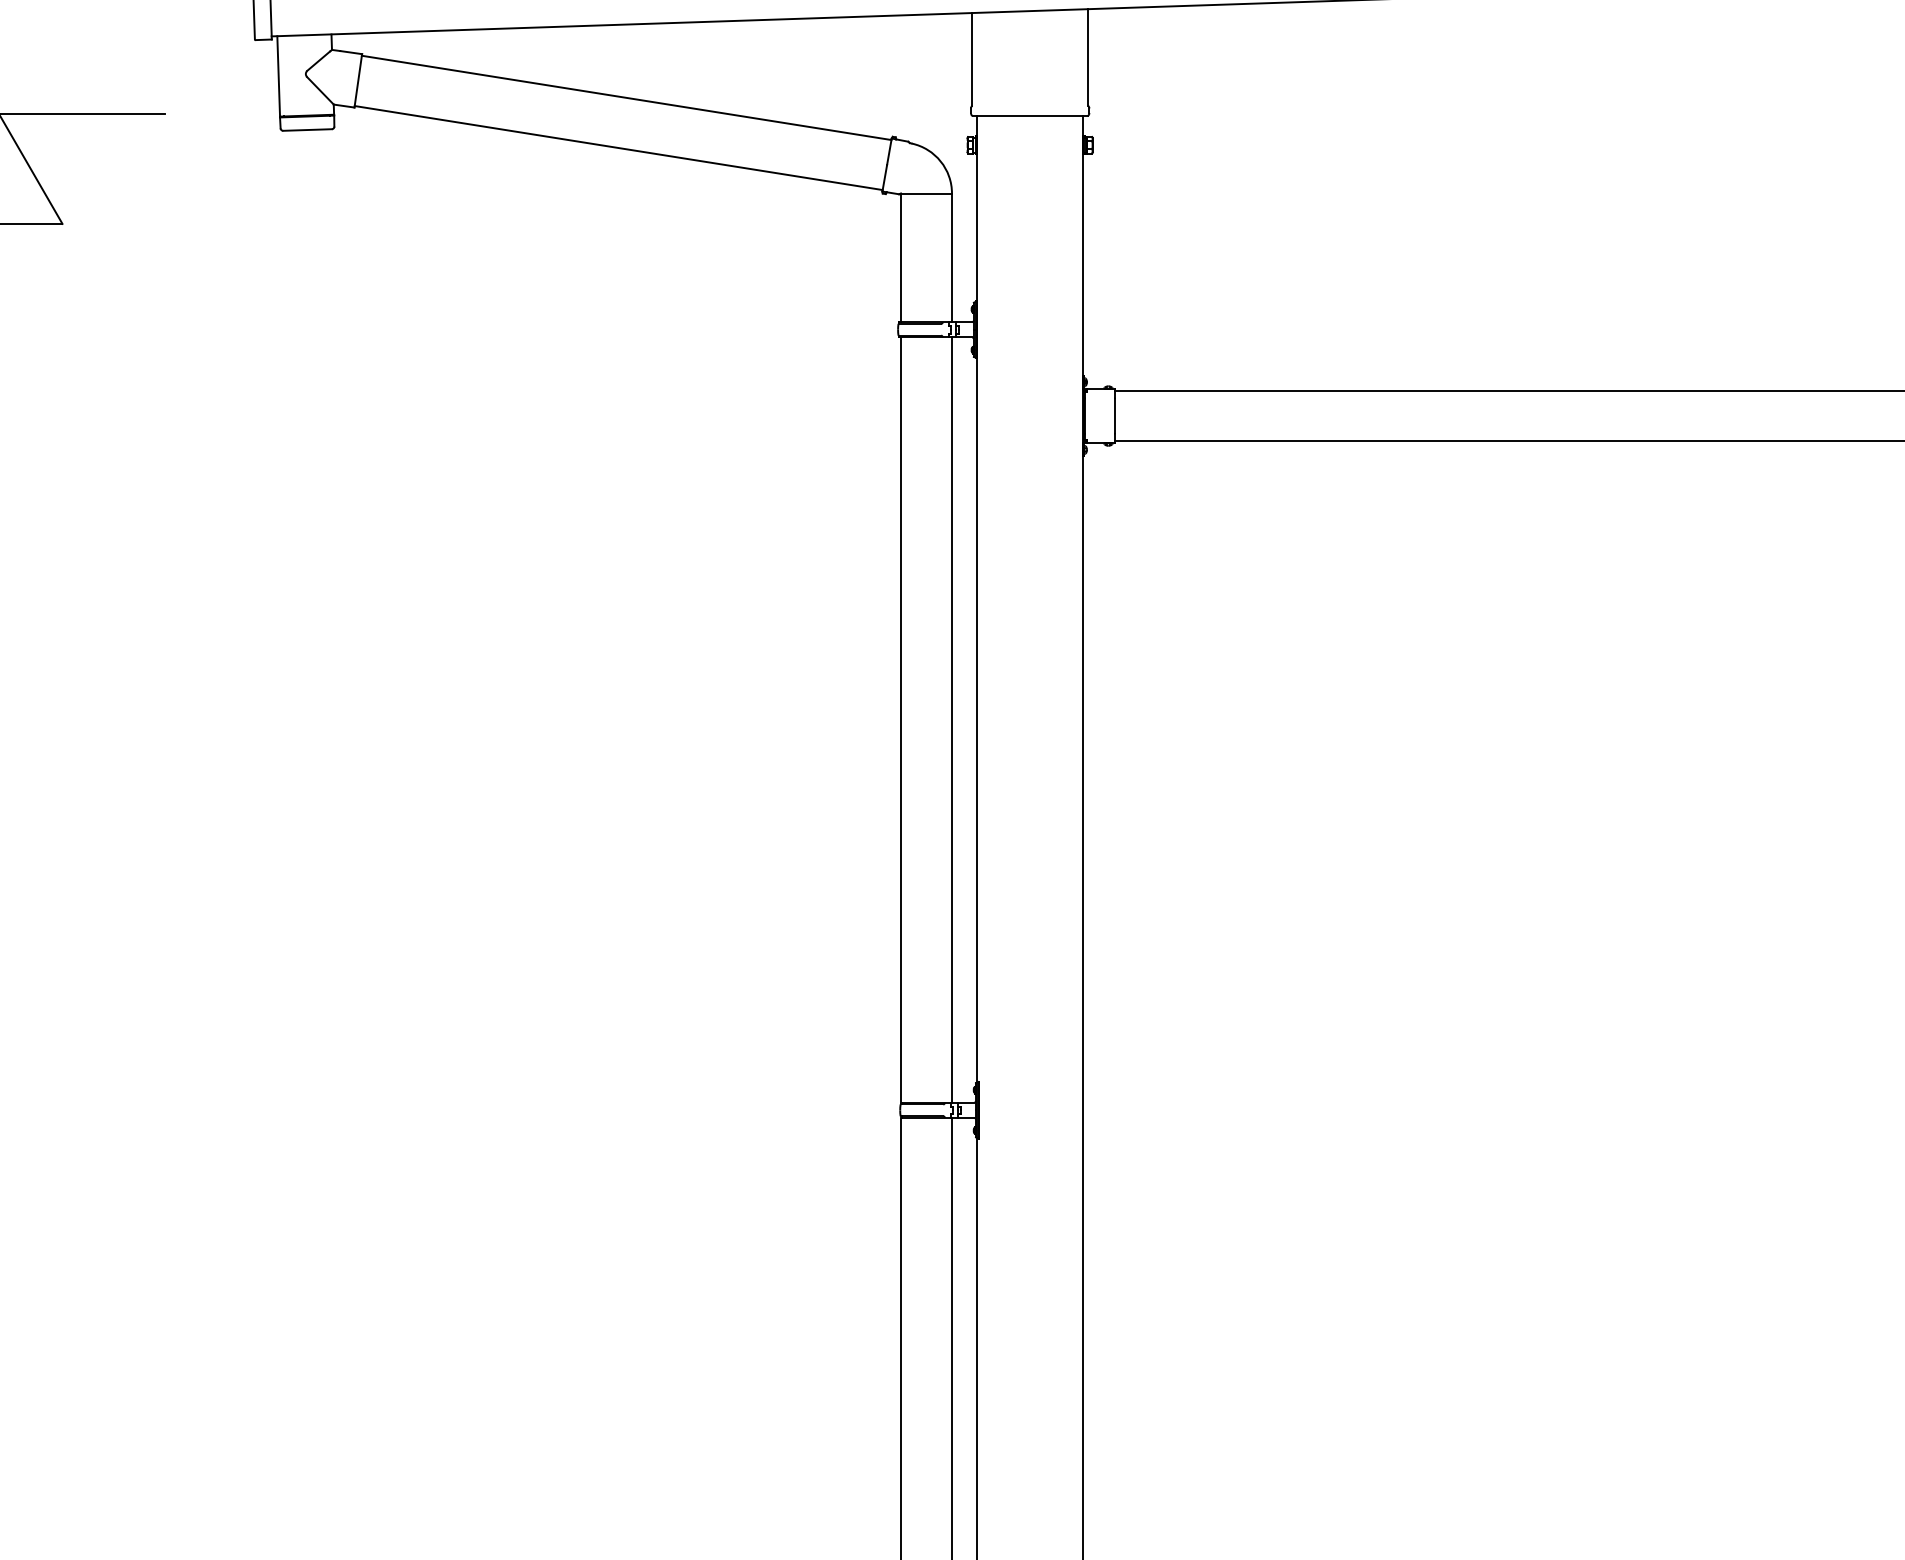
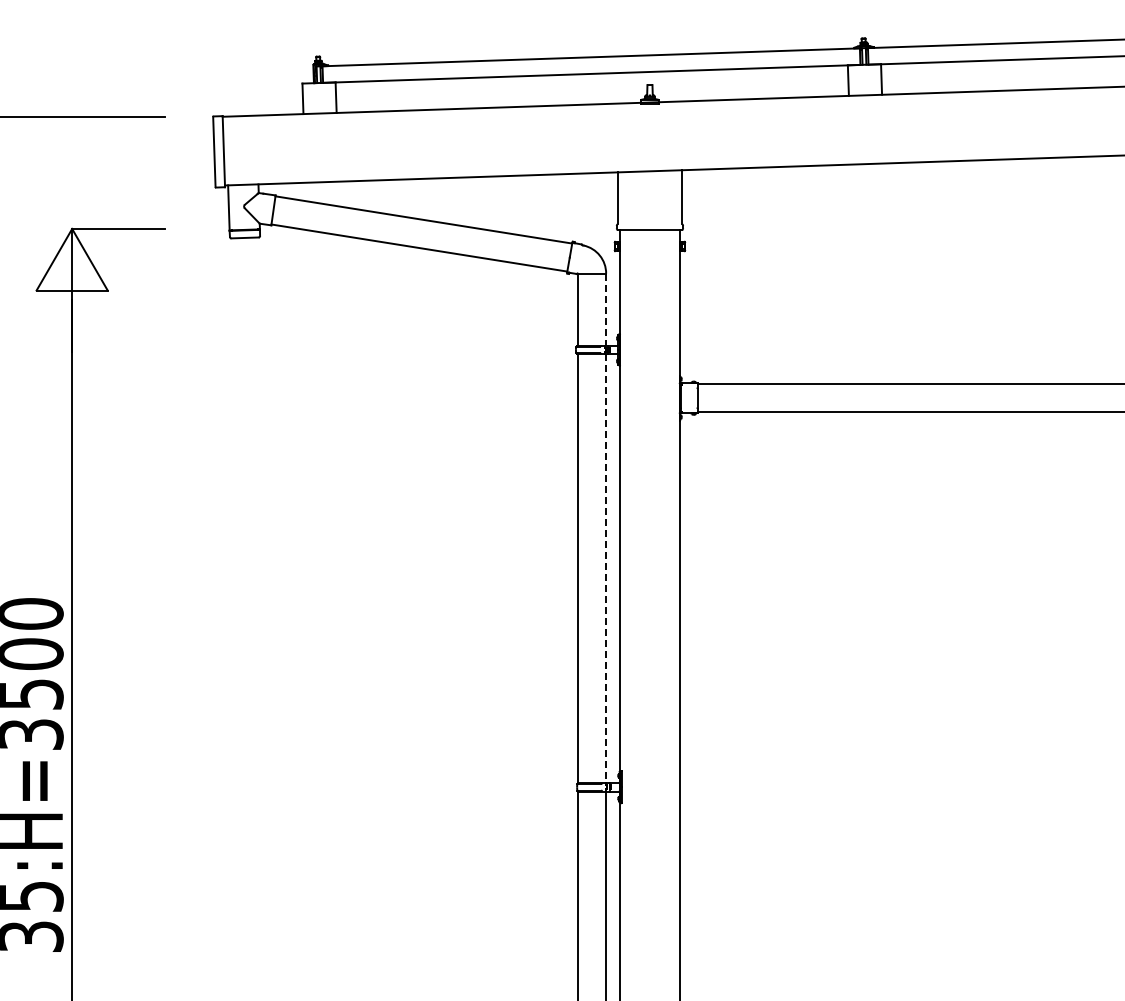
line: (952, 257) -> (606, 309), solid -> dashed
line: (952, 721) -> (606, 569), solid -> dashed

